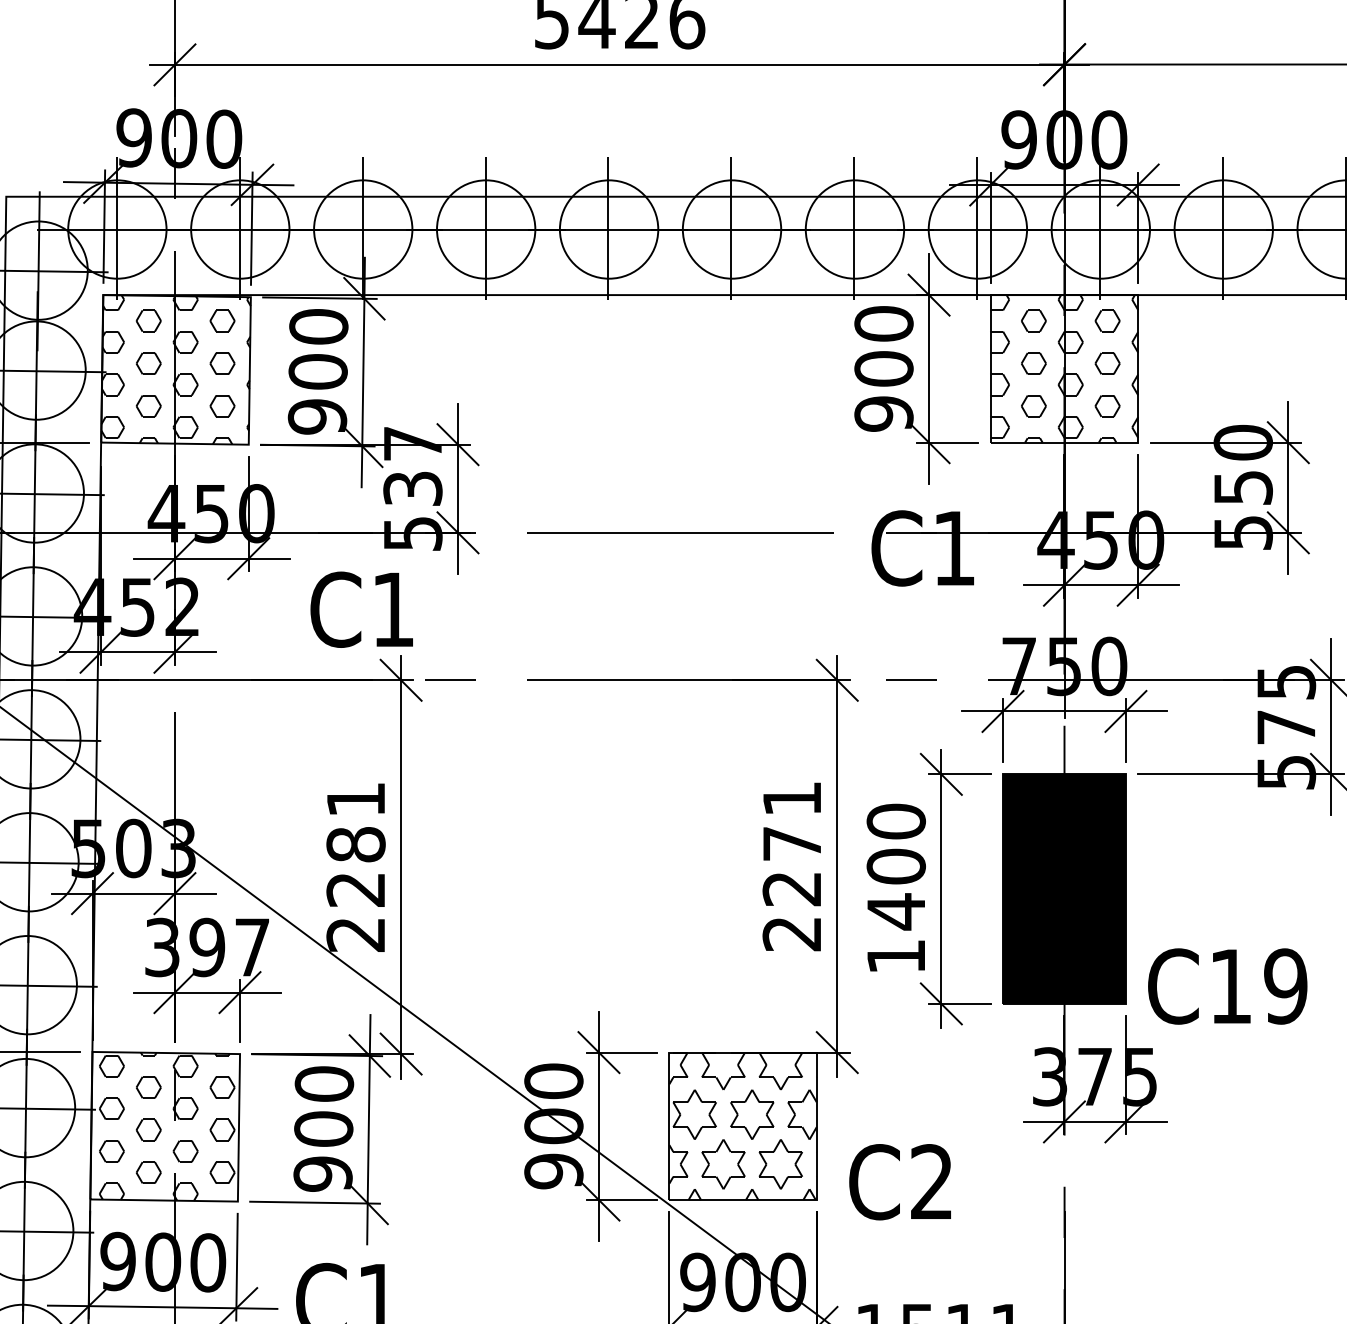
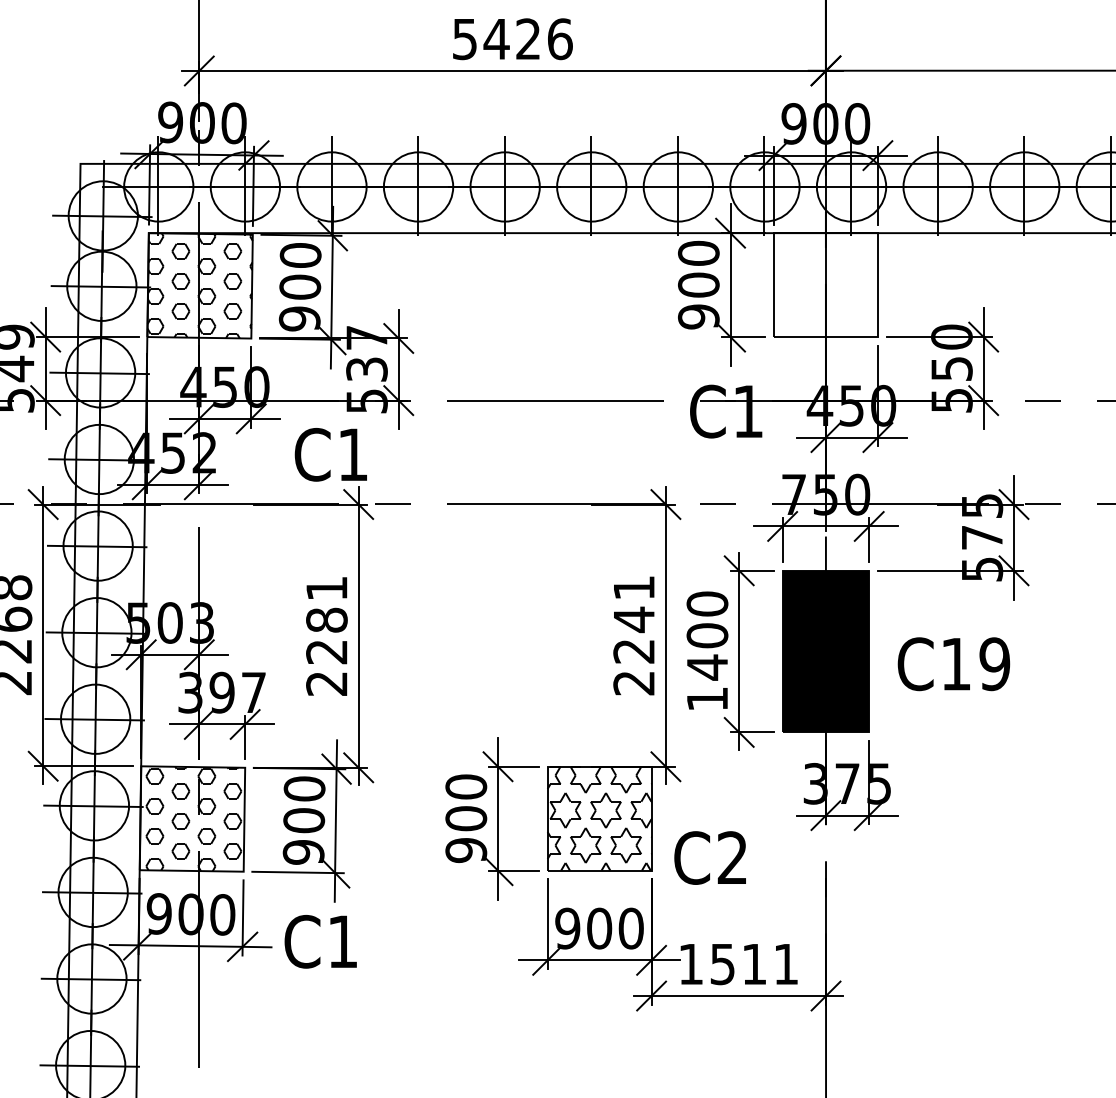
hatch: (1063, 369) -> (825, 285), removed
text: (792, 843) -> (634, 619), 2271 -> 2241
text: (1227, 986) -> (953, 664), moved

